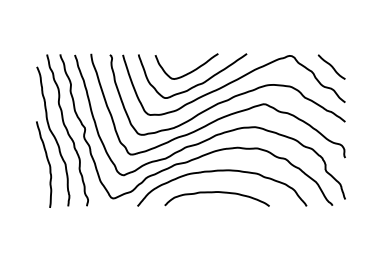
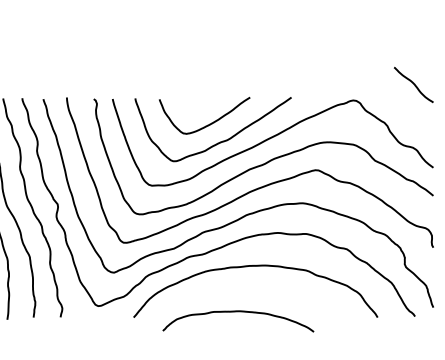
line: (331, 66) -> (413, 84), moved
curve: (214, 193) -> (234, 313), moved

